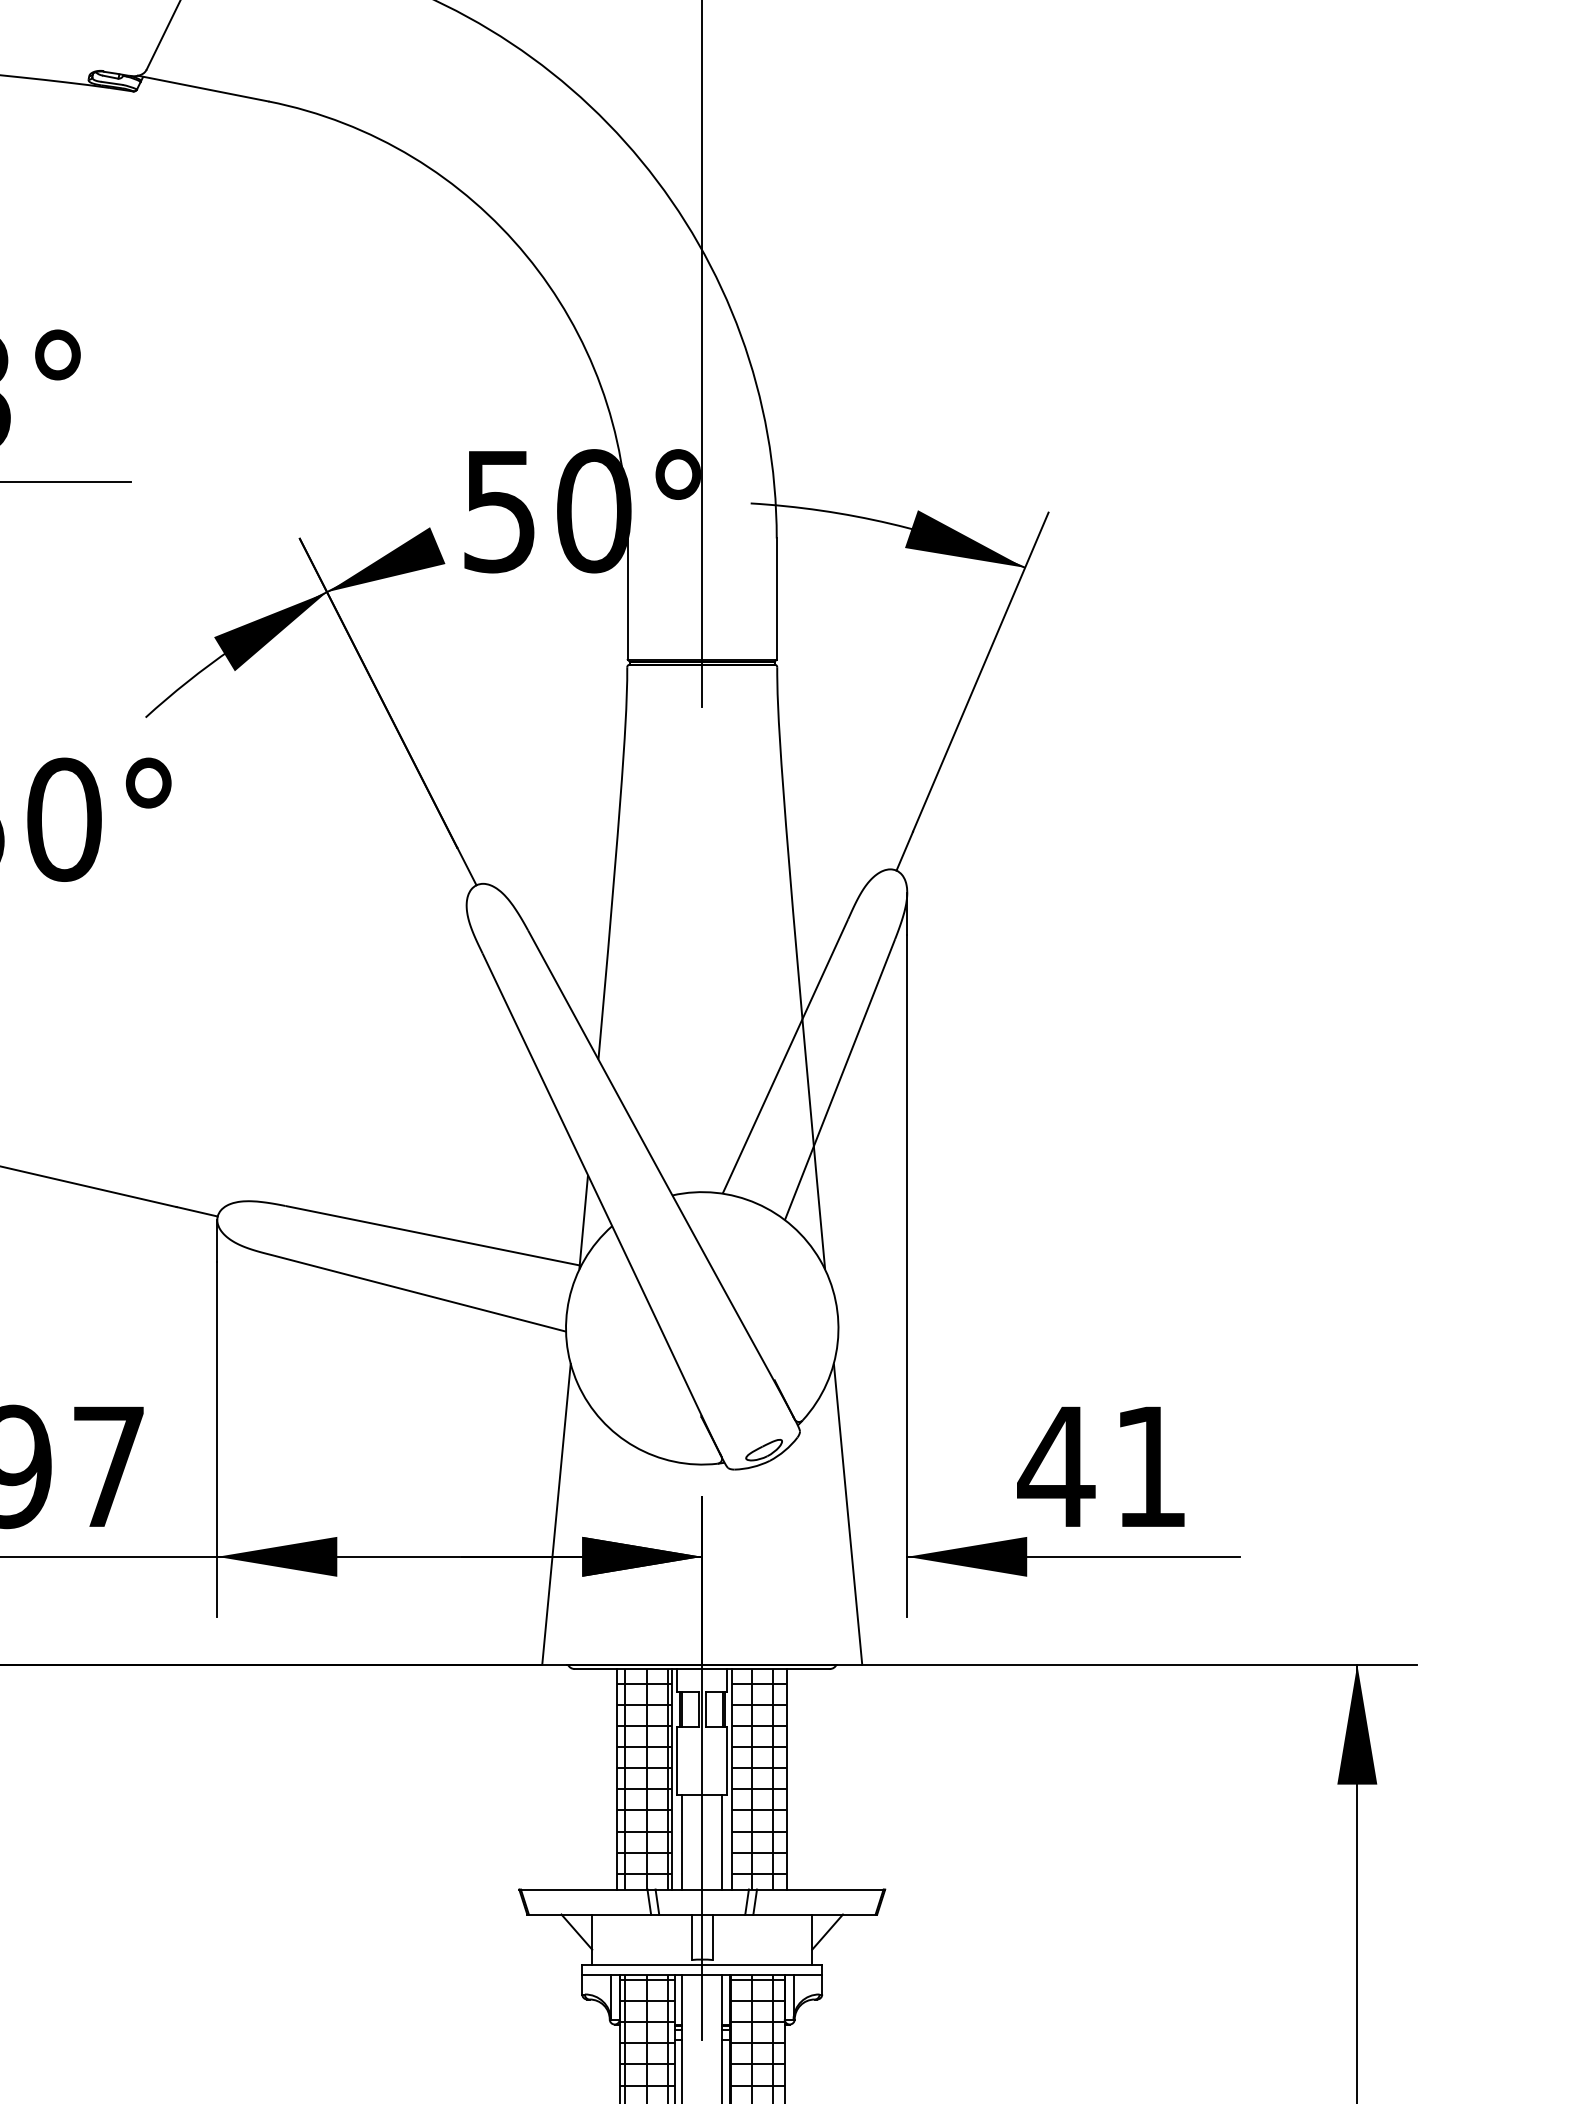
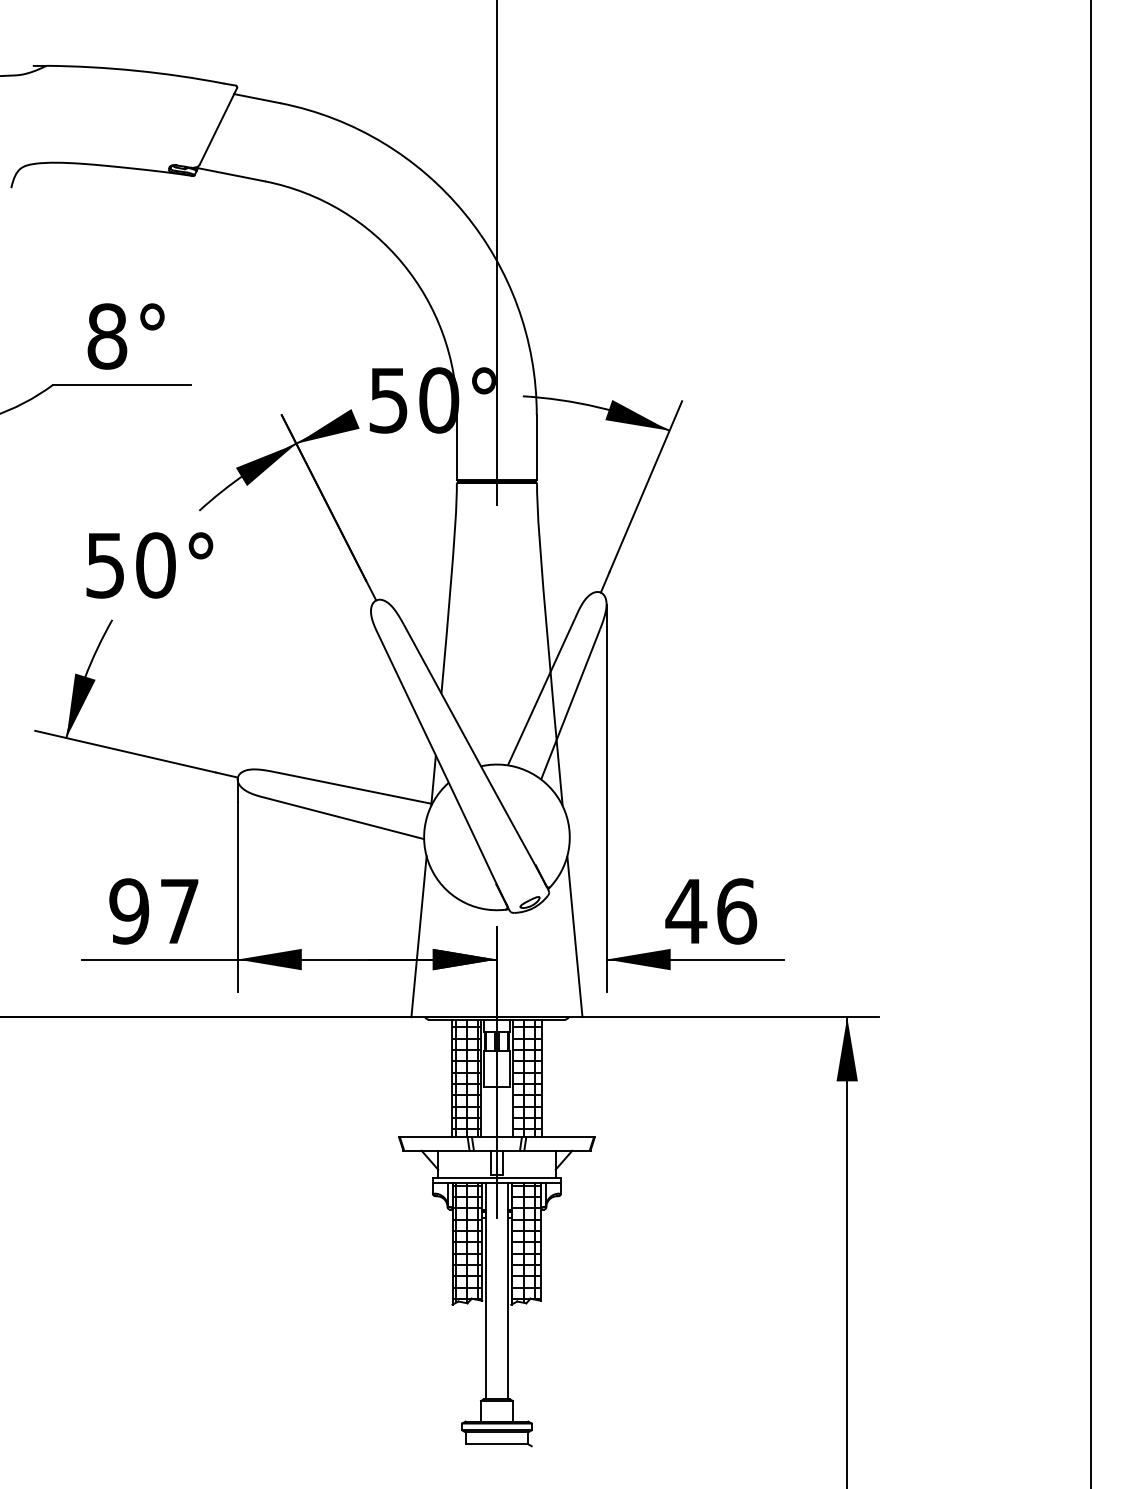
text: (1152, 1466) -> (737, 911), 41 -> 46
line: (682, 1840) -> (486, 1111), removed
line: (721, 1840) -> (507, 1111), removed

